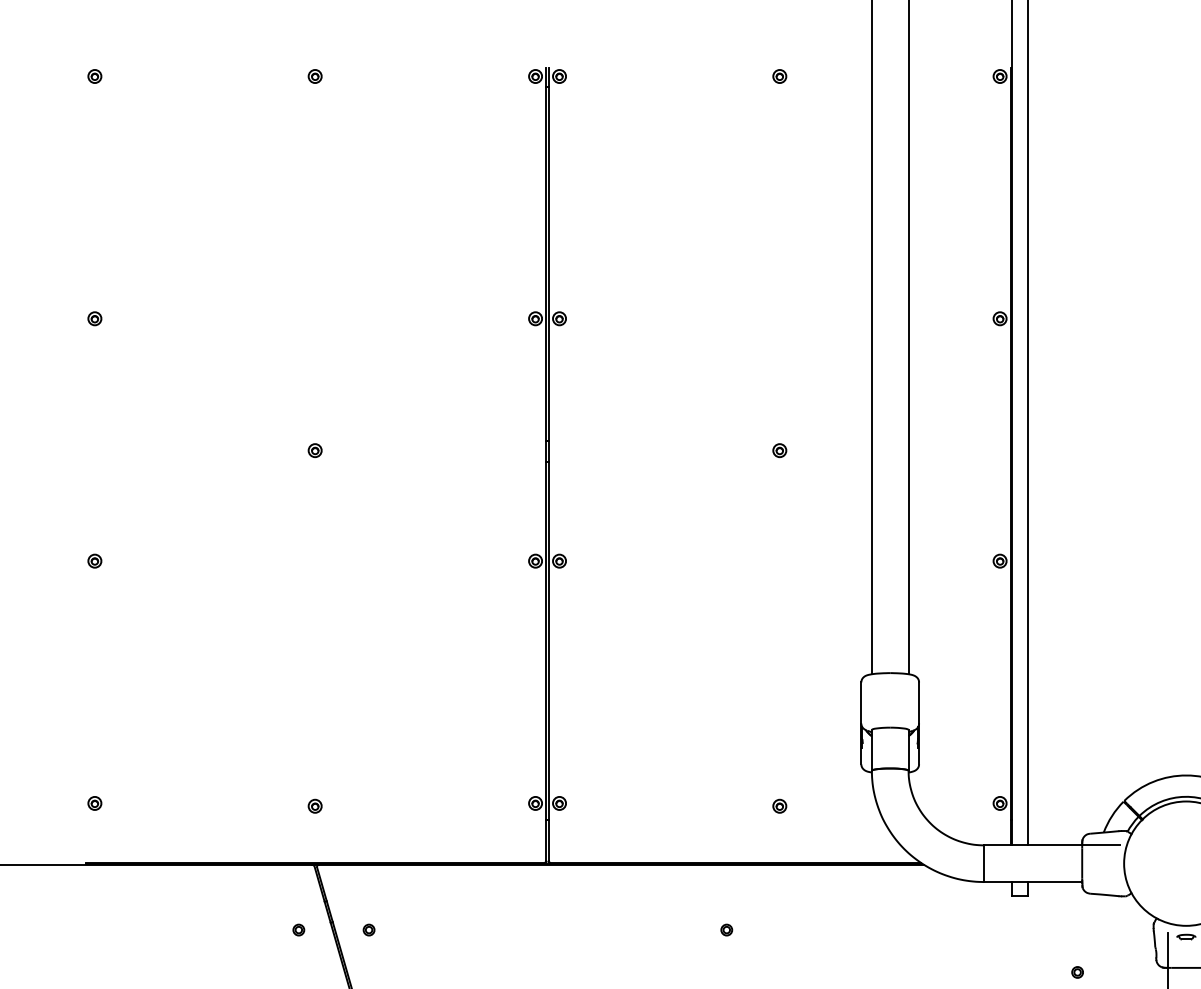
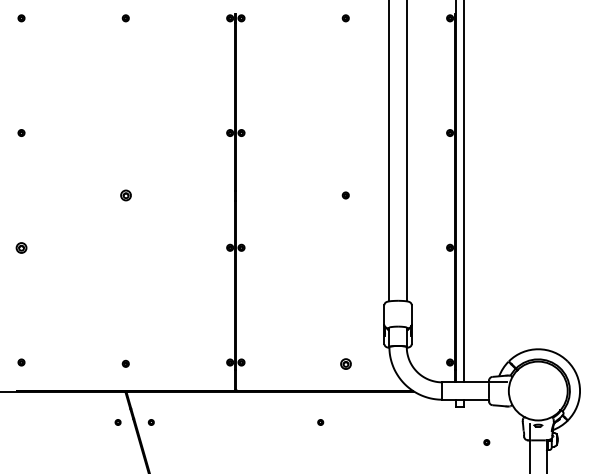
part: (314, 450) -> (125, 195), size x1.6
part: (94, 560) -> (21, 247), size x1.6
part: (779, 805) -> (345, 363), size x1.6

